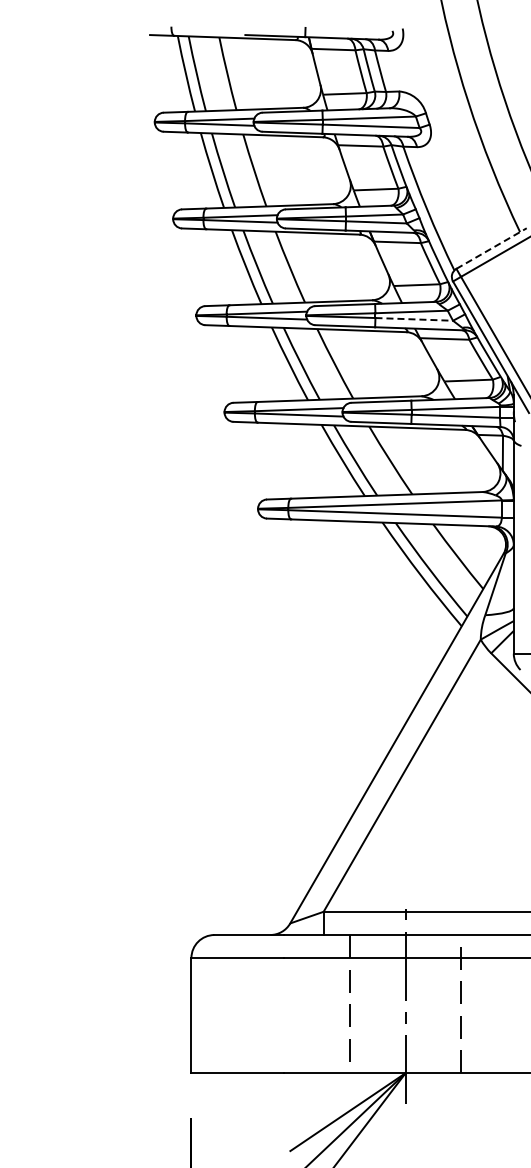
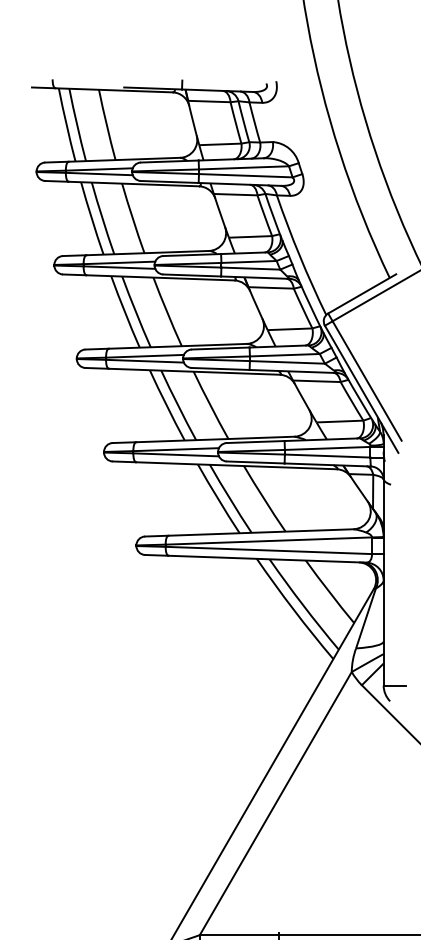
line: (491, 248) -> (362, 293), dashed -> solid
line: (414, 319) -> (287, 362), dashed -> solid

